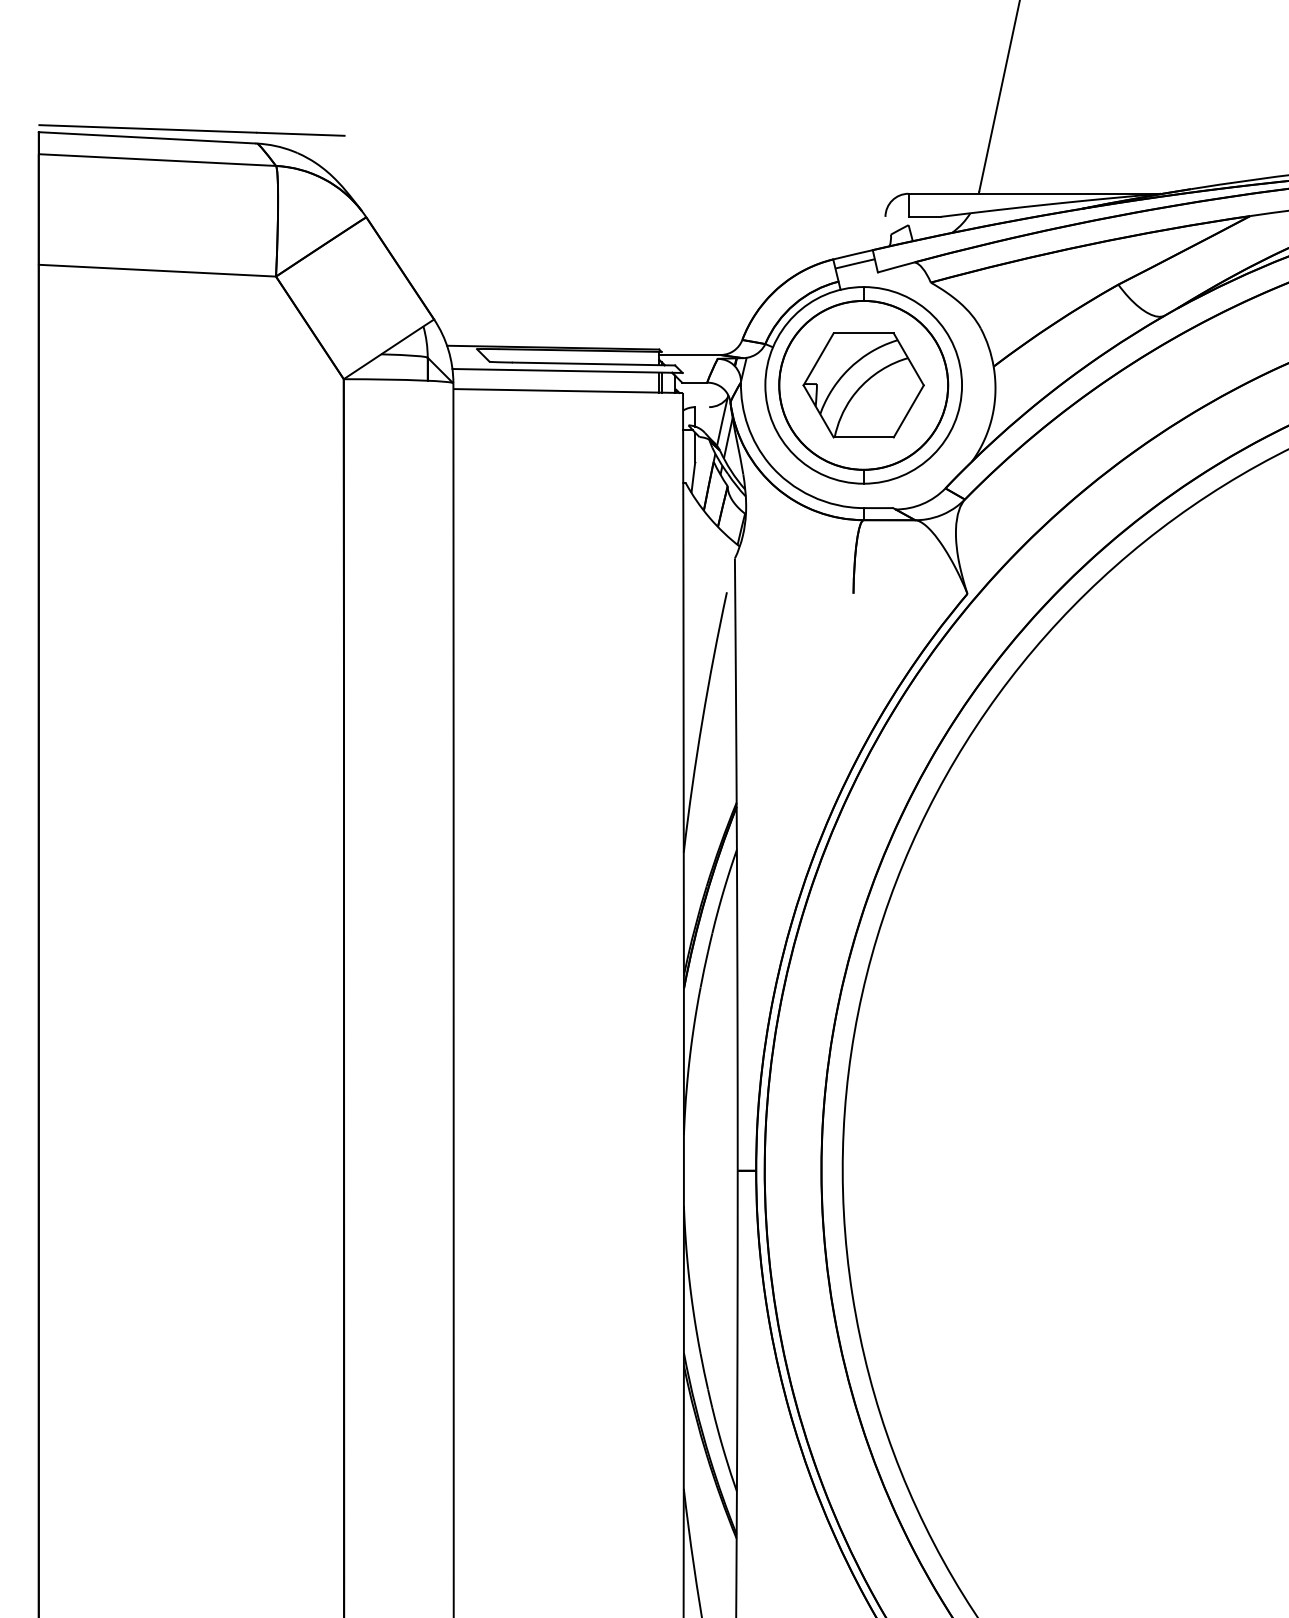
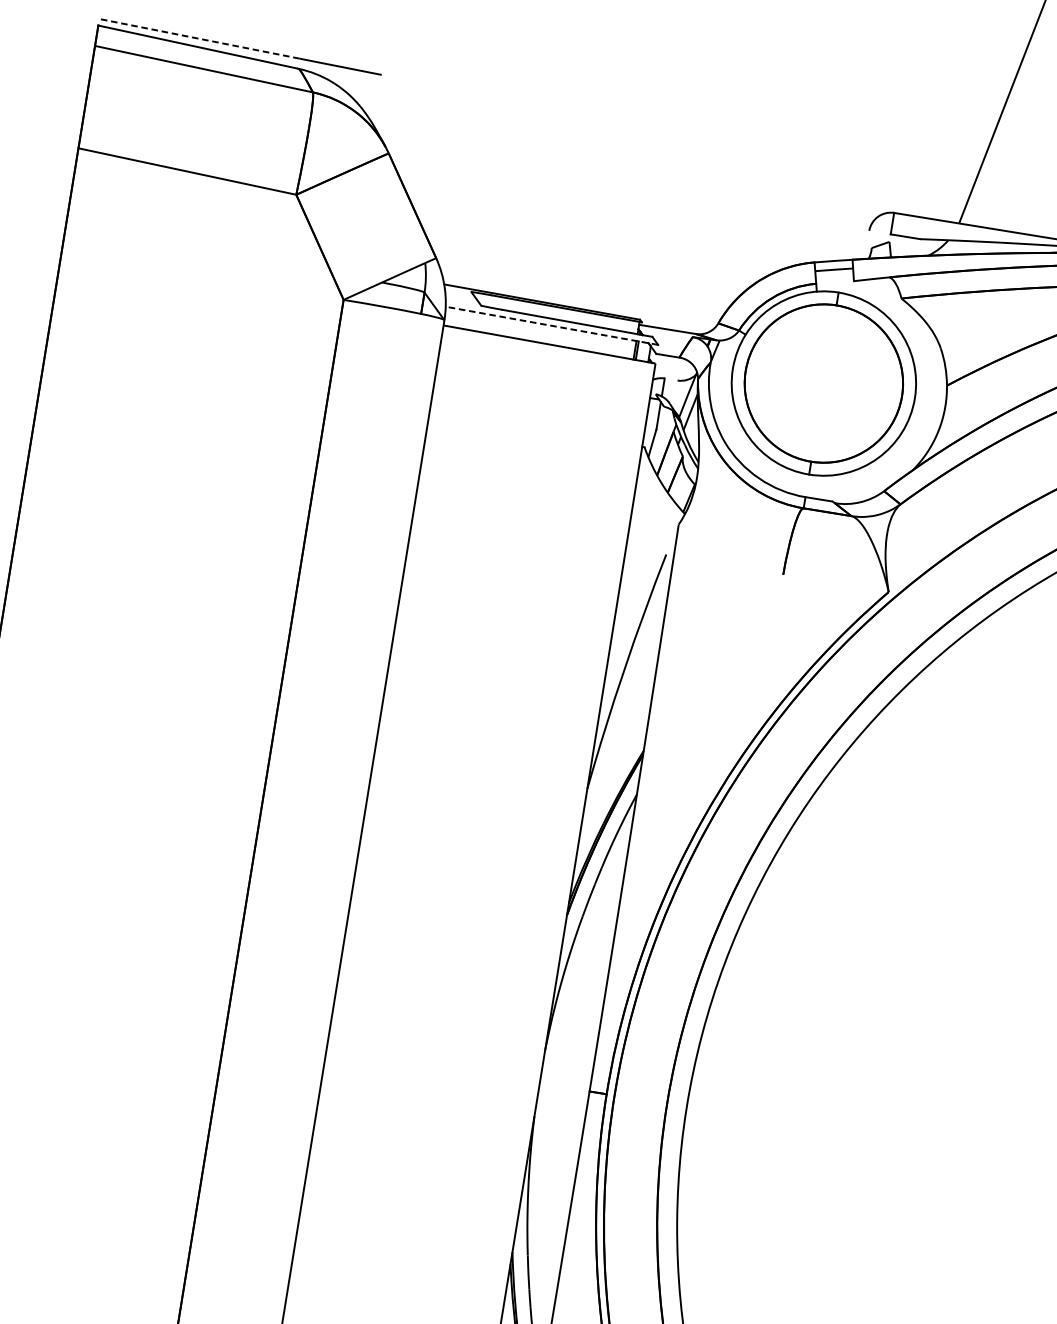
line: (147, 128) -> (199, 38), solid -> dashed
line: (567, 370) -> (551, 325), solid -> dashed
part: (863, 385) -> (823, 383), removed

